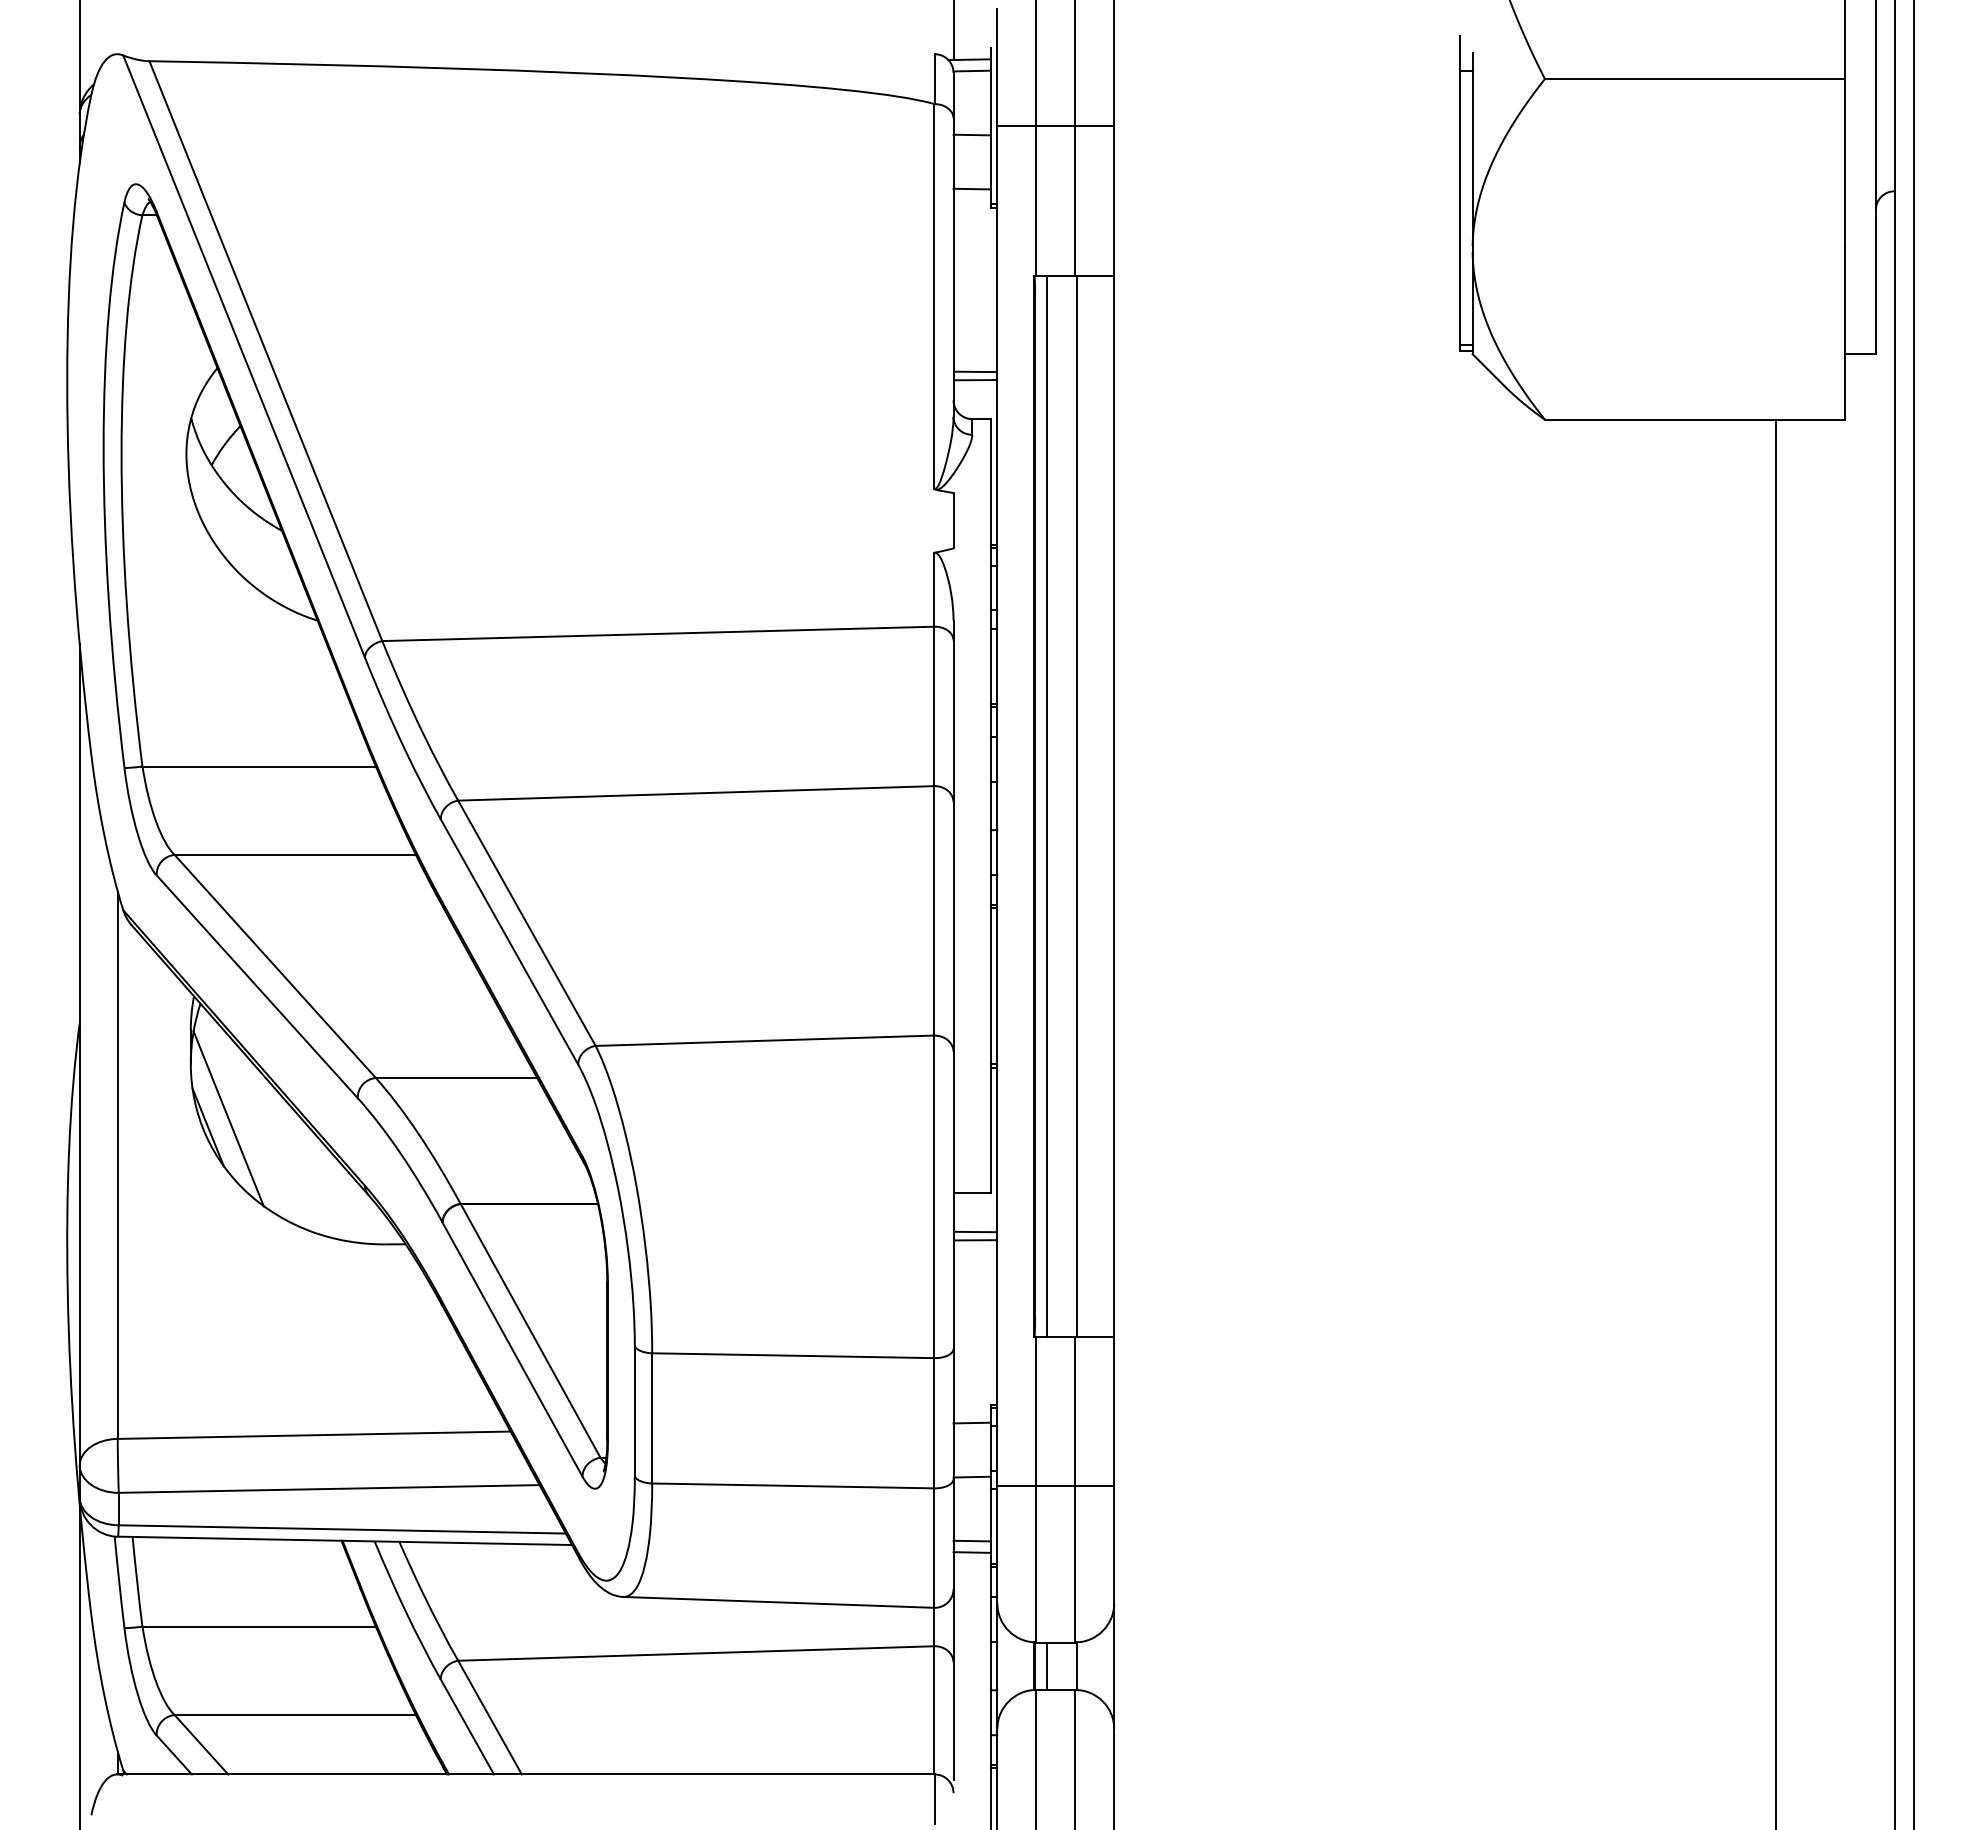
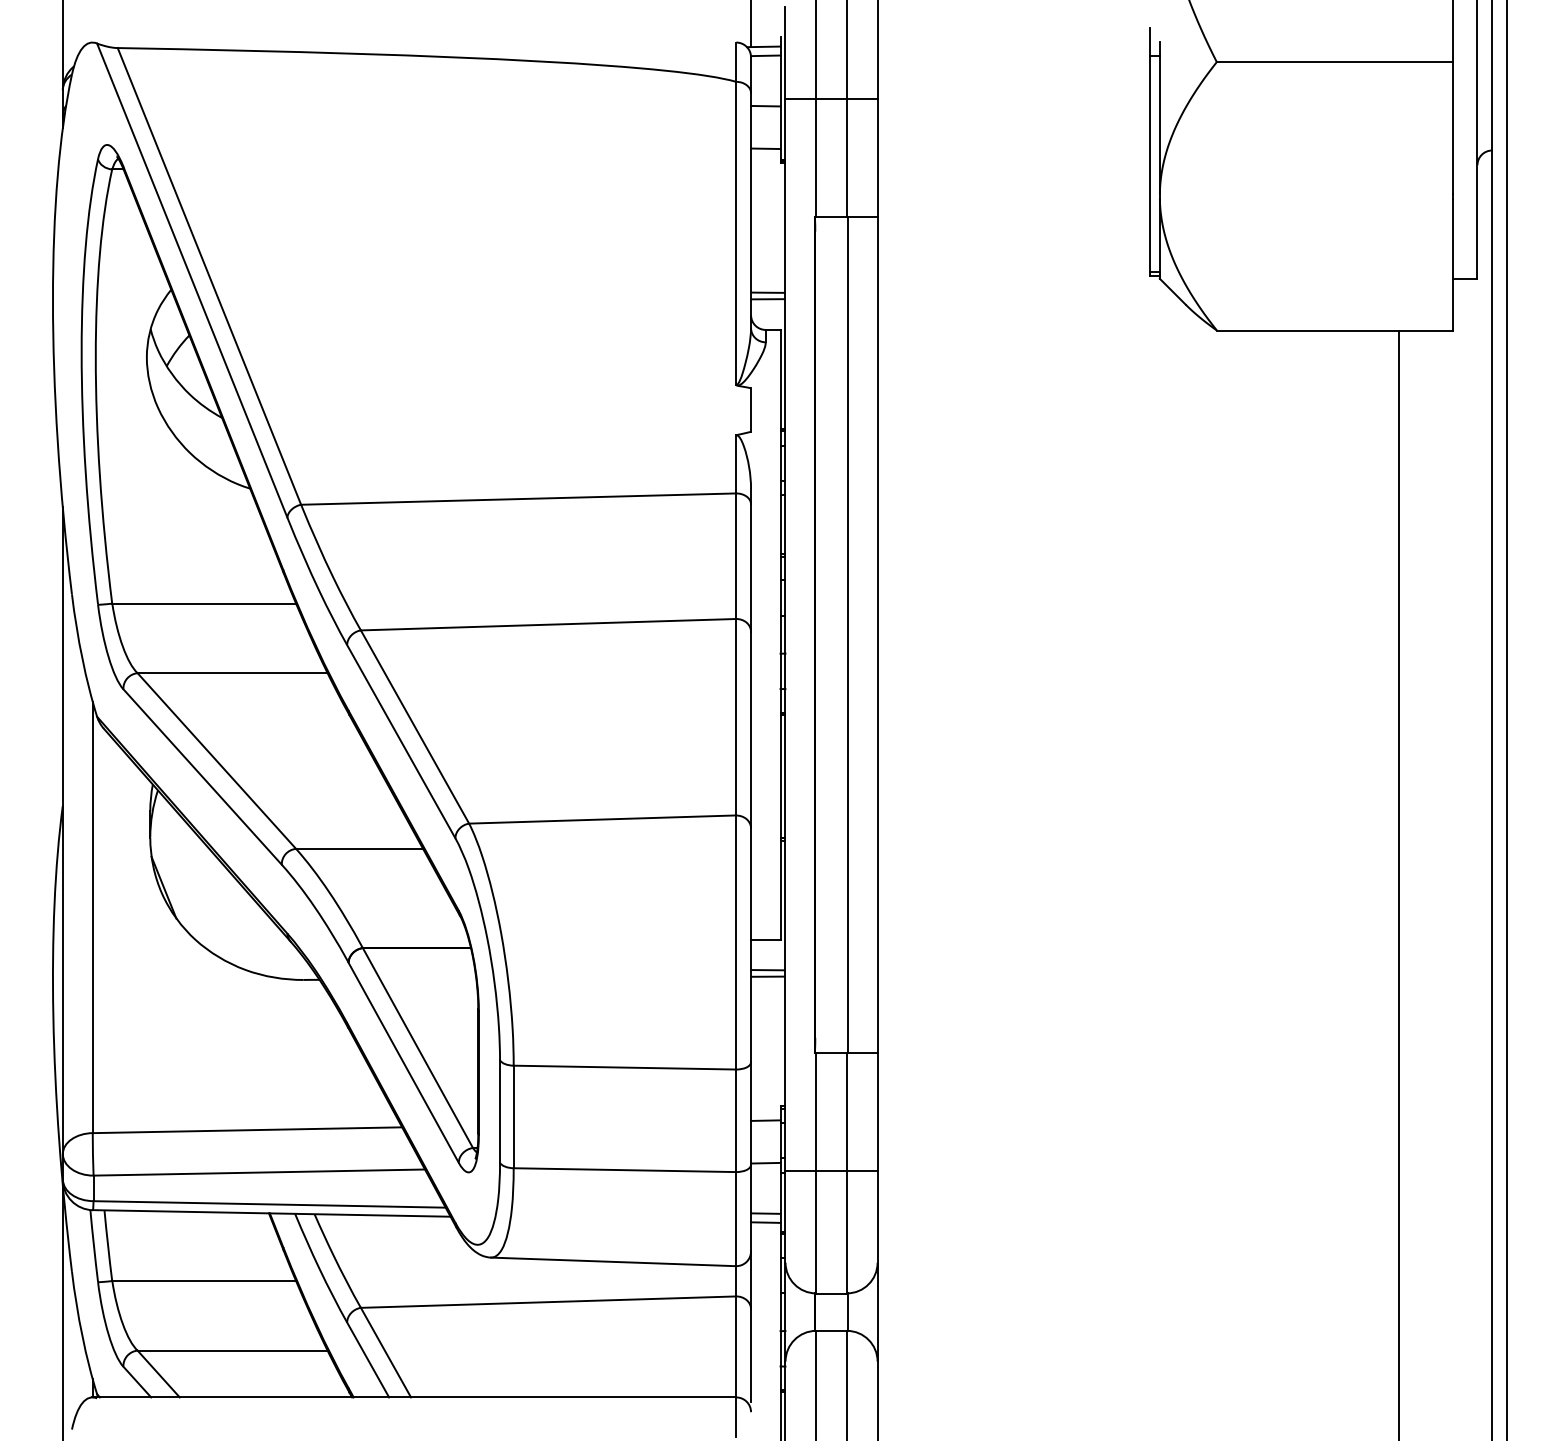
line: (1046, 805) -> (824, 634), removed
line: (228, 1118) -> (179, 880), removed
line: (1046, 1665) -> (824, 1311), removed

